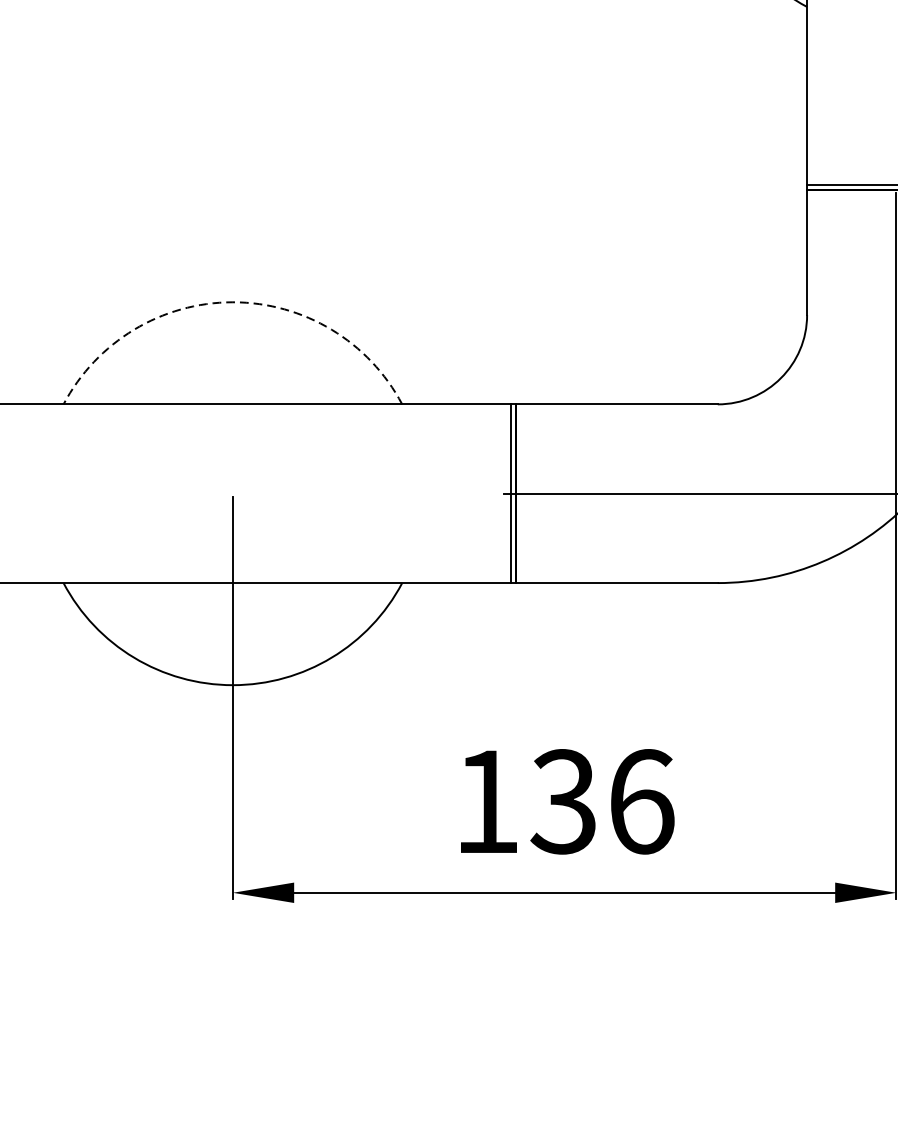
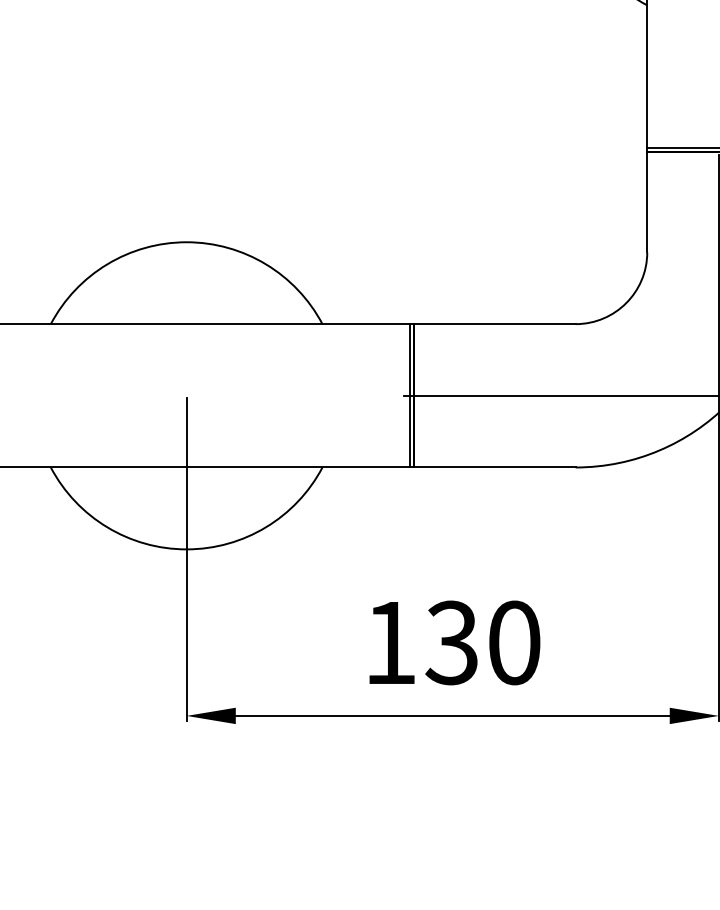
arc: (232, 302) -> (186, 242), dashed -> solid
text: (641, 801) -> (514, 642), 136 -> 130

